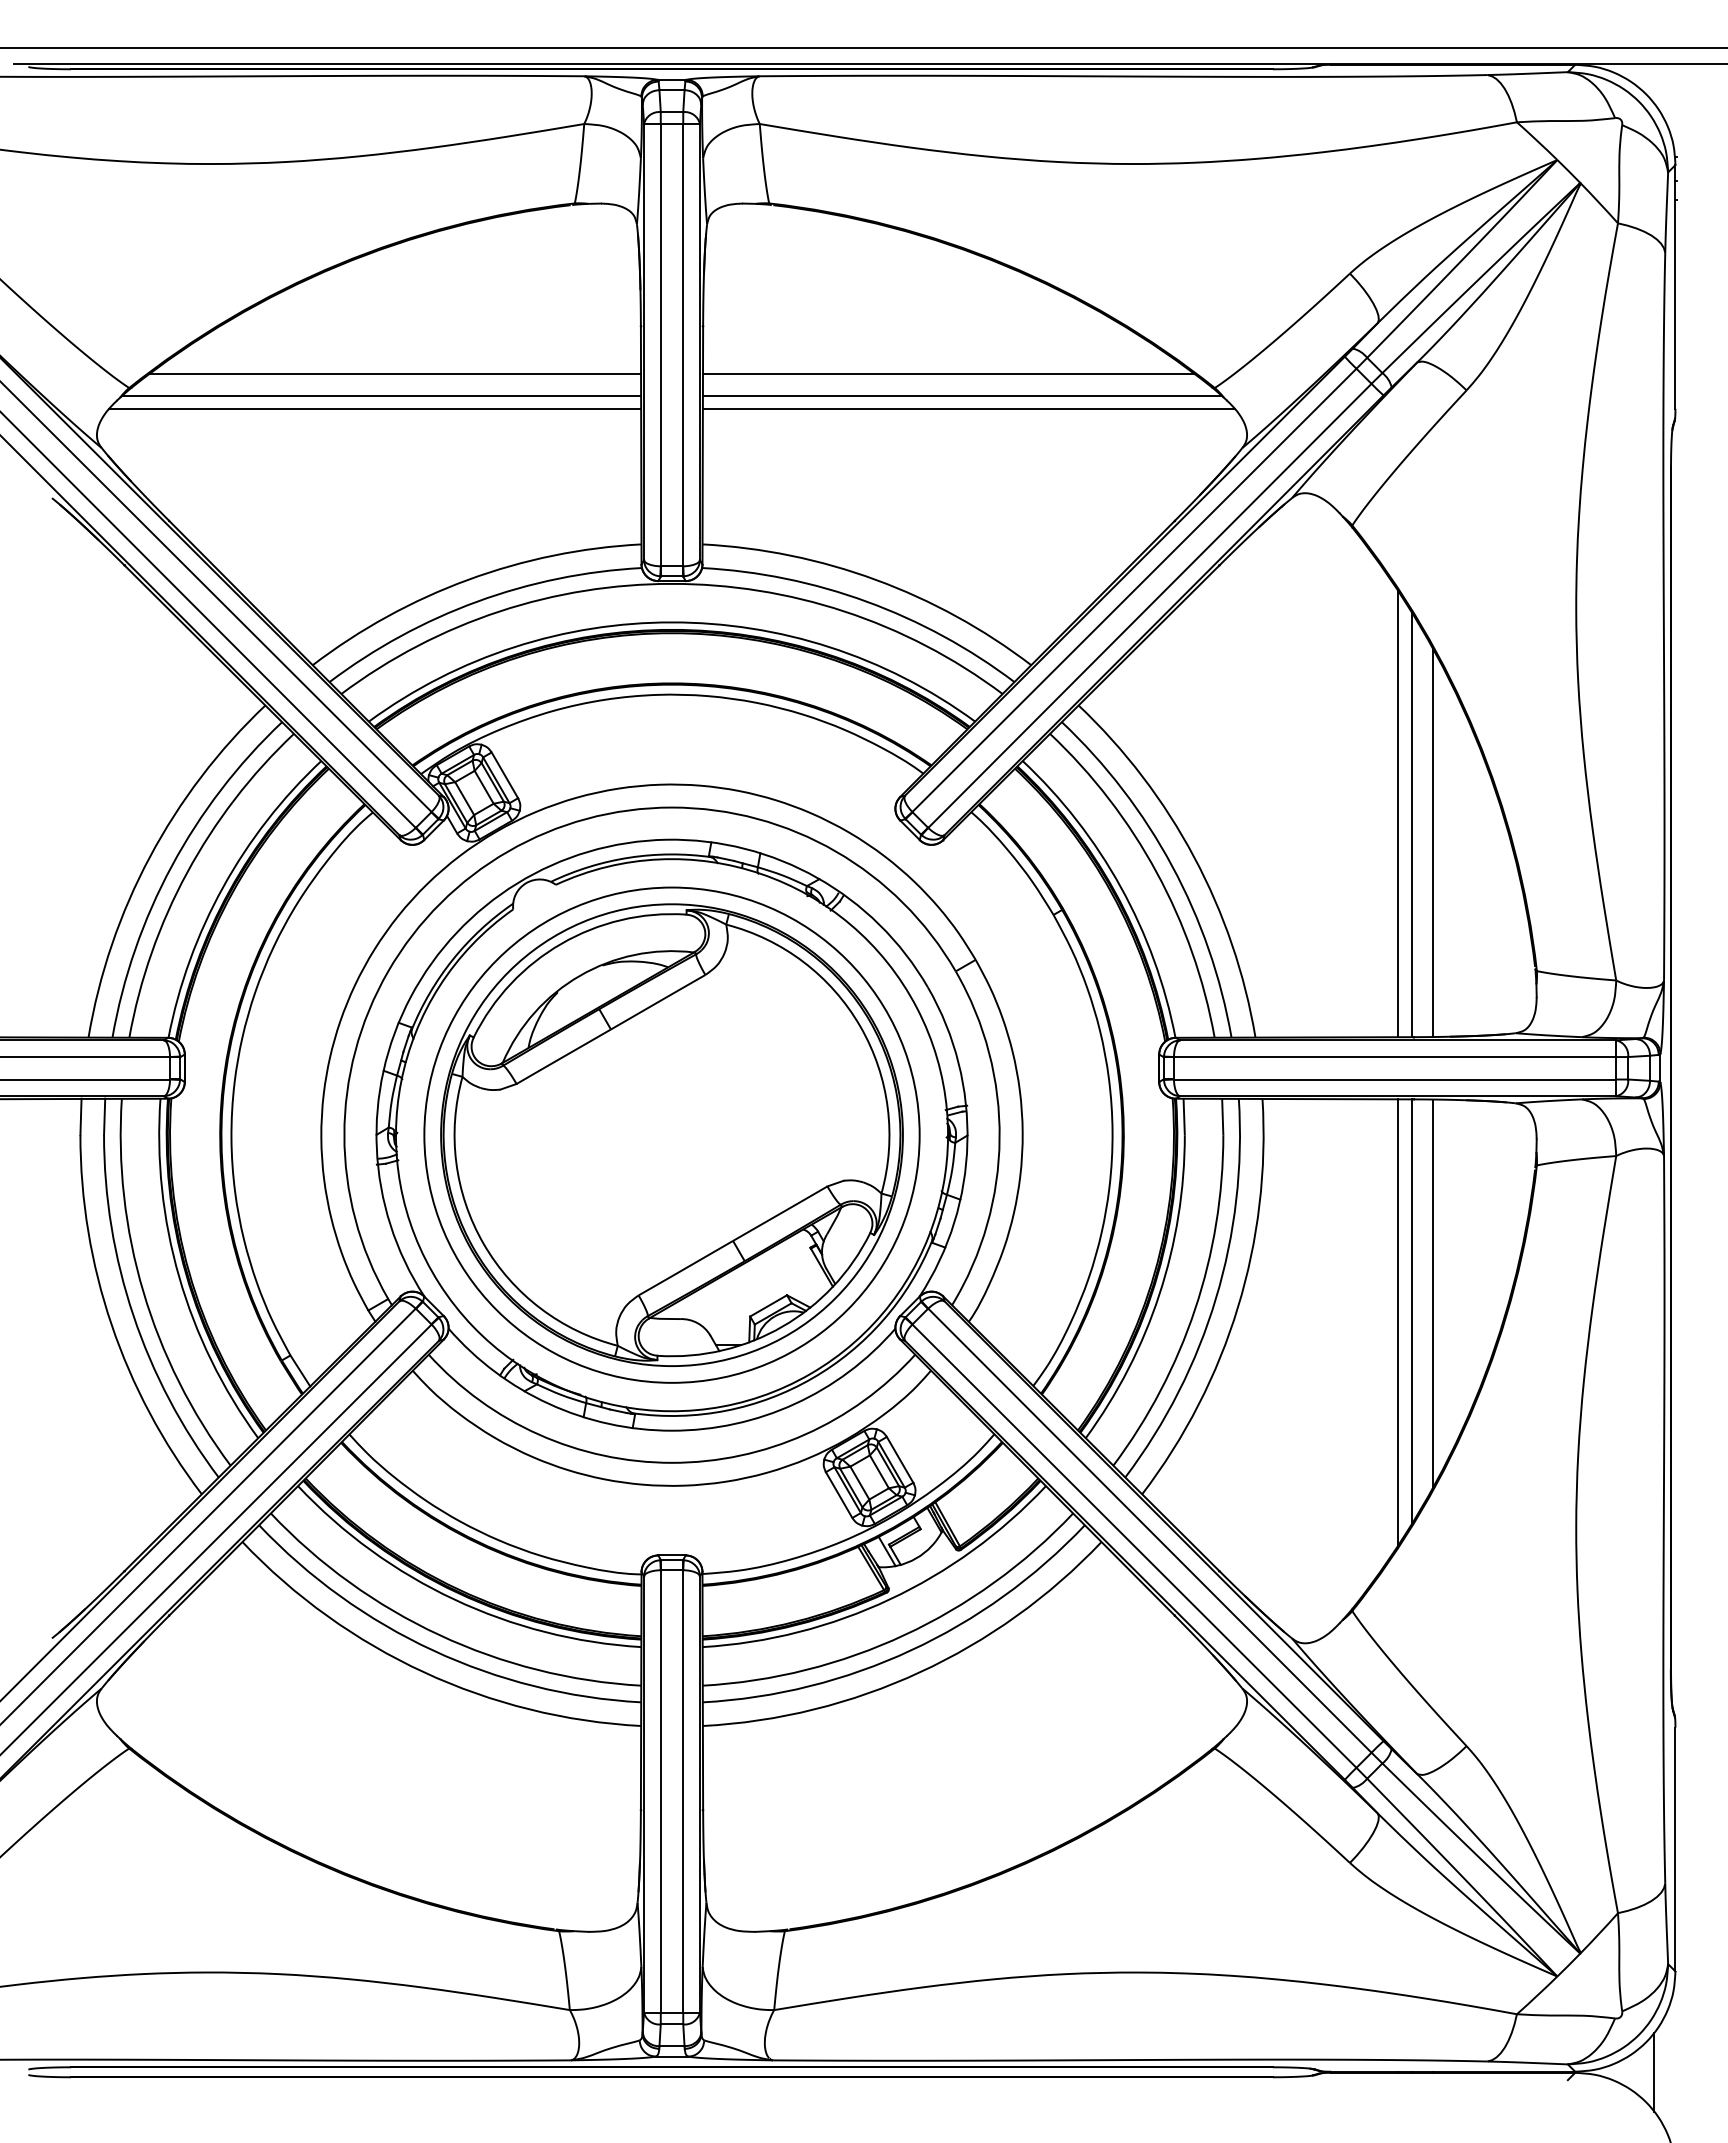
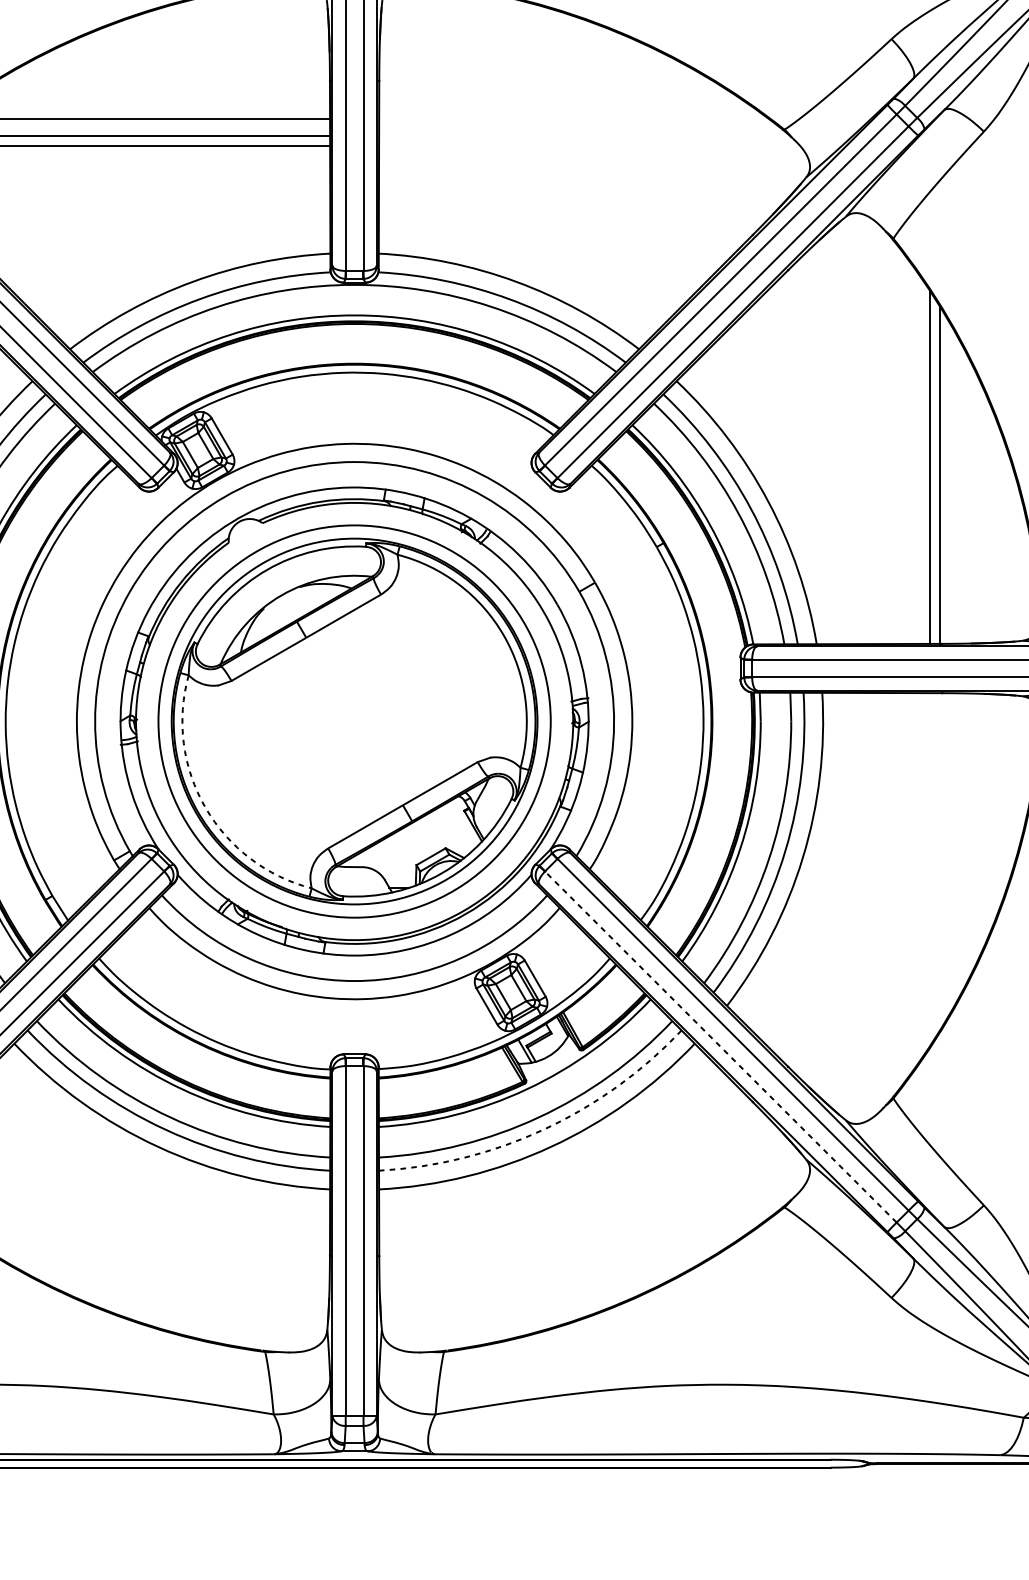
line: (948, 374) -> (573, 119), removed
line: (961, 395) -> (583, 135), removed
line: (968, 408) -> (589, 145), removed
line: (1433, 842) -> (957, 489), removed
arc: (483, 1243) -> (205, 807), solid -> dashed
line: (1433, 1293) -> (957, 846), removed
line: (1411, 1311) -> (940, 861), removed
line: (1398, 1322) -> (929, 869), removed
line: (1134, 1546) -> (720, 1047), solid -> dashed
arc: (910, 1650) -> (543, 1129), solid -> dashed

